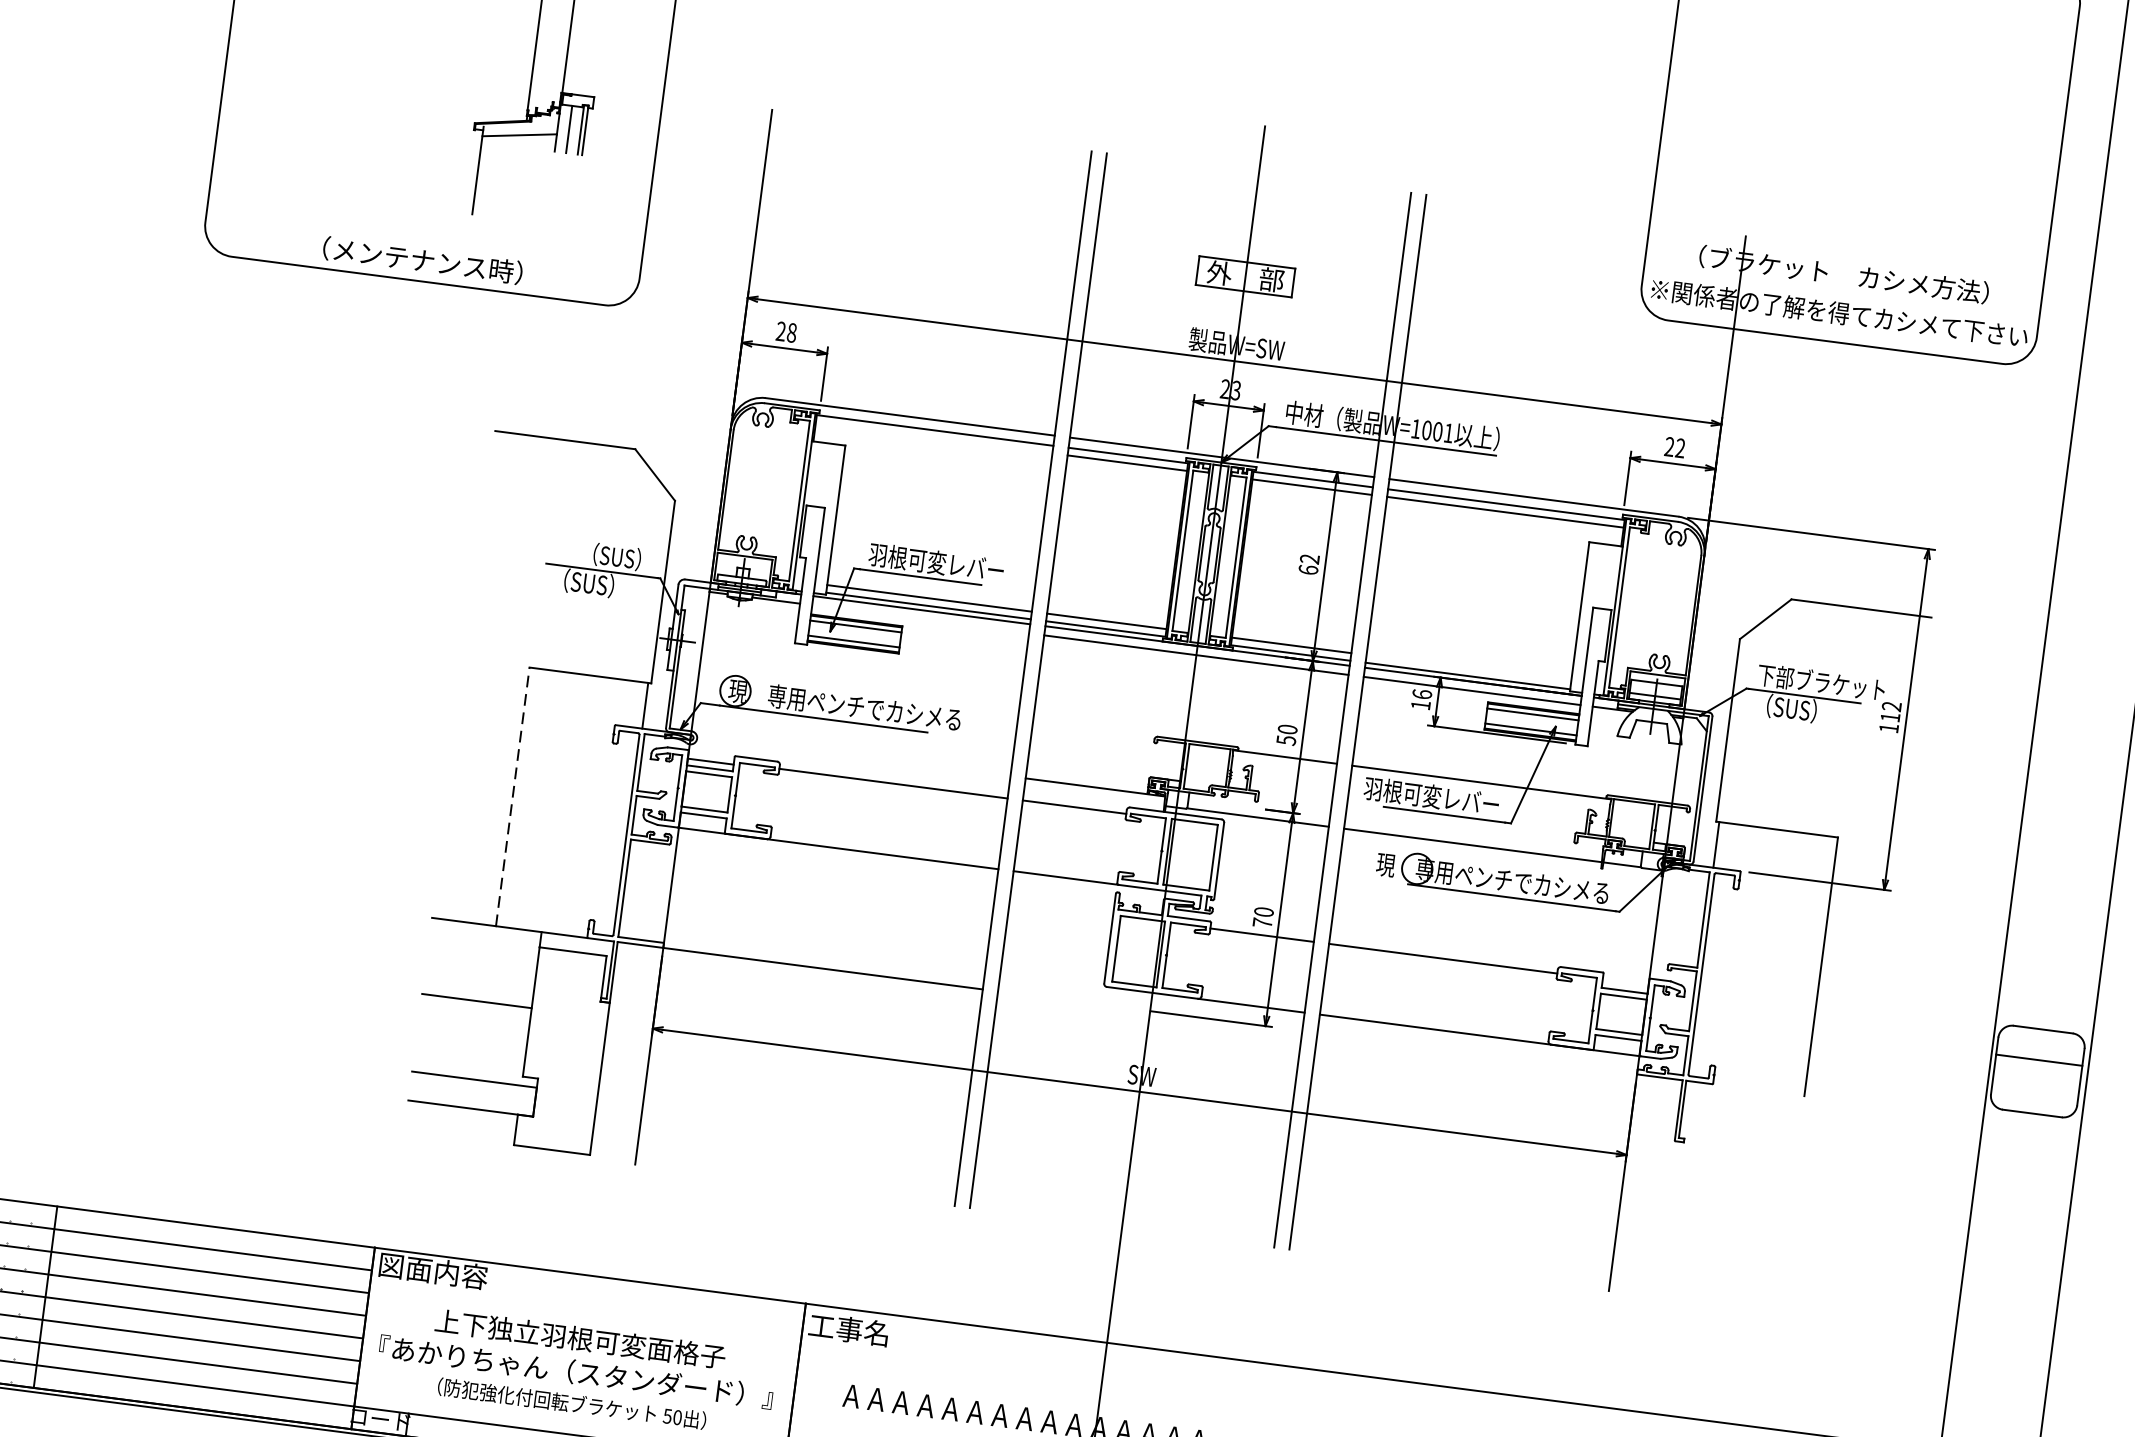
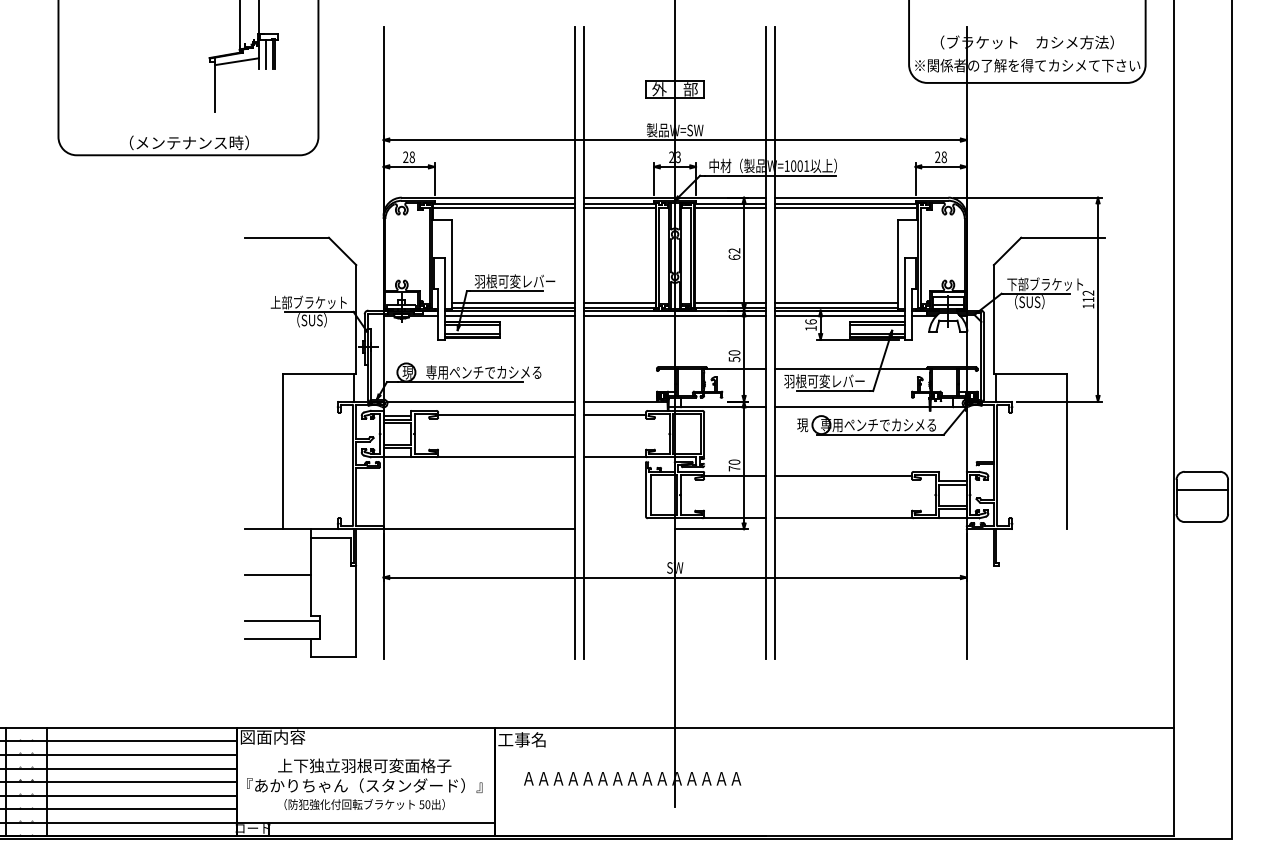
line: (933, 438) -> (503, 208), added
text: (1679, 448) -> (943, 157), 22 -> 28
text: (587, 552) -> (308, 302), （SUS） -> 上部ブラケット
line: (919, 619) -> (509, 316), added
line: (1468, 669) -> (836, 303), added
line: (852, 755) -> (480, 401), added
line: (513, 796) -> (283, 451), dashed -> solid

